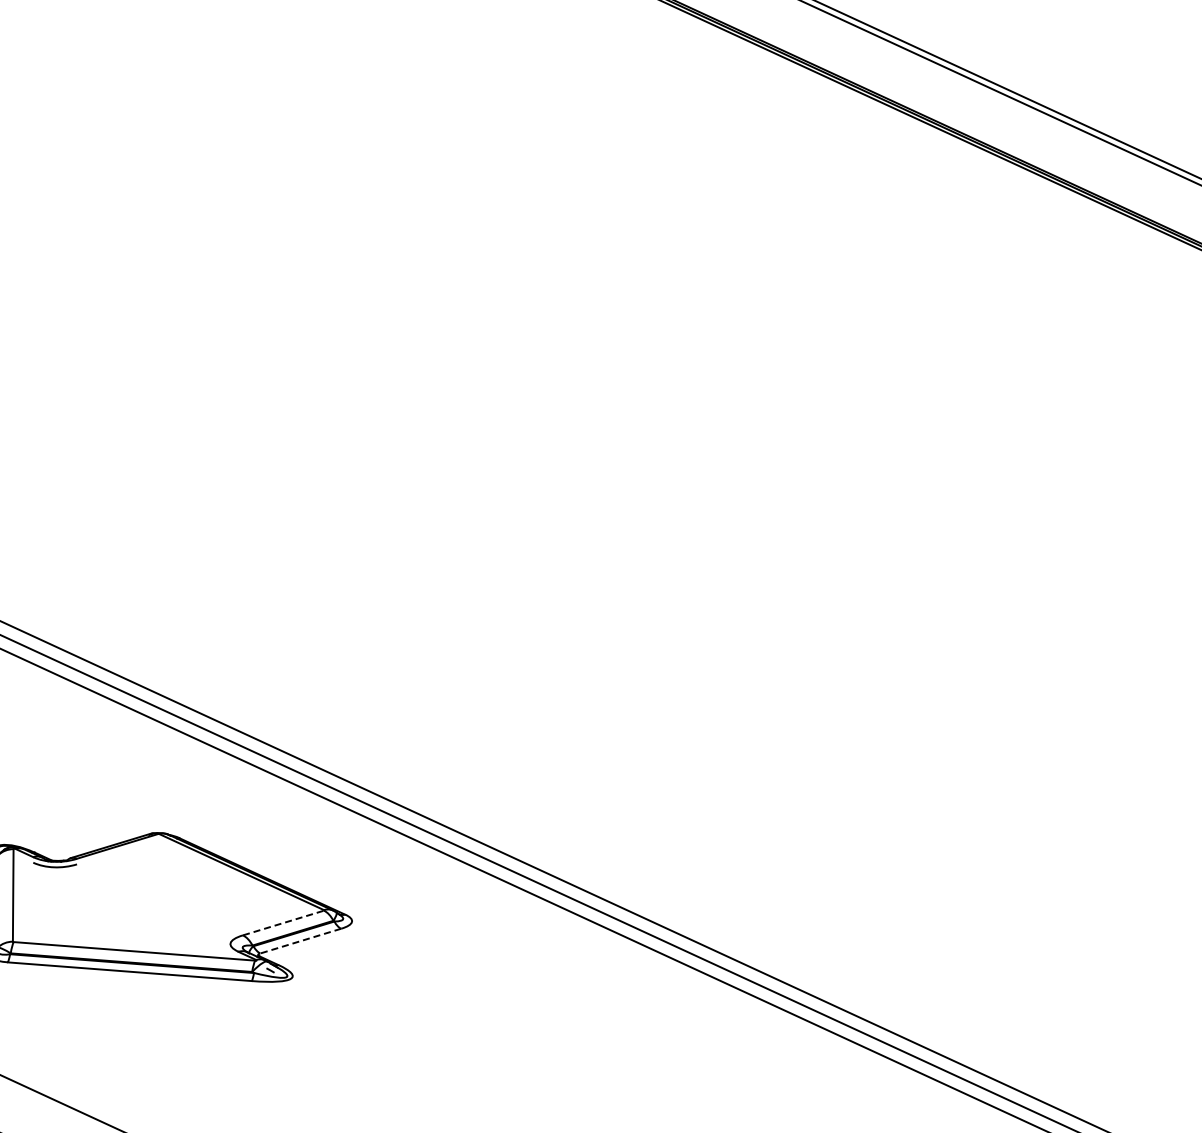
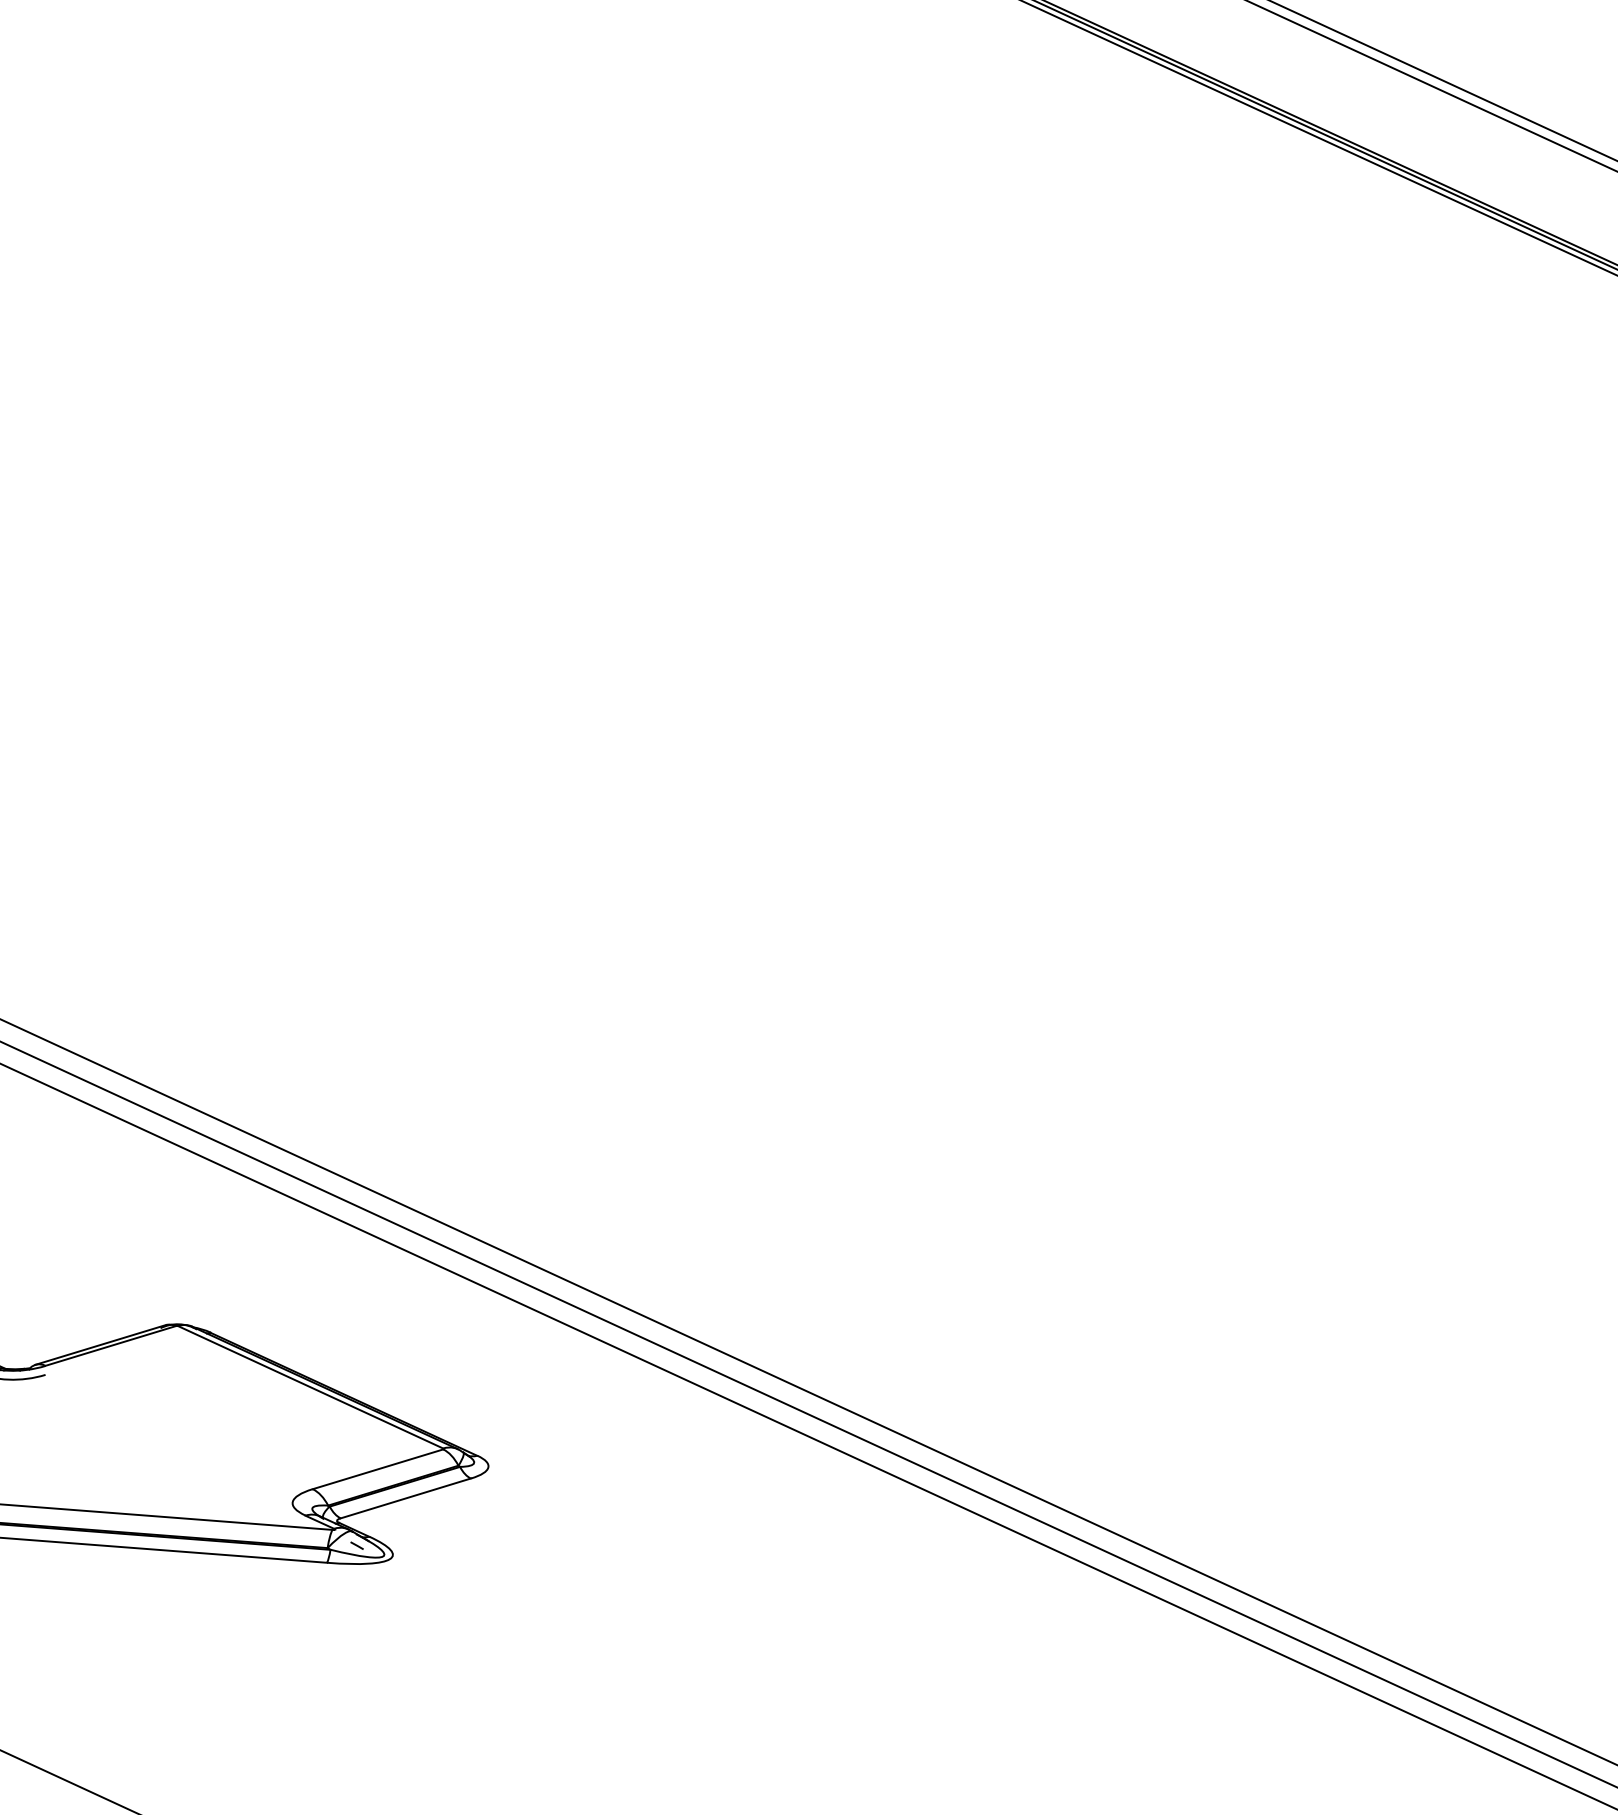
line: (284, 922) -> (379, 1468), dashed -> solid
line: (300, 941) -> (405, 1499), dashed -> solid

